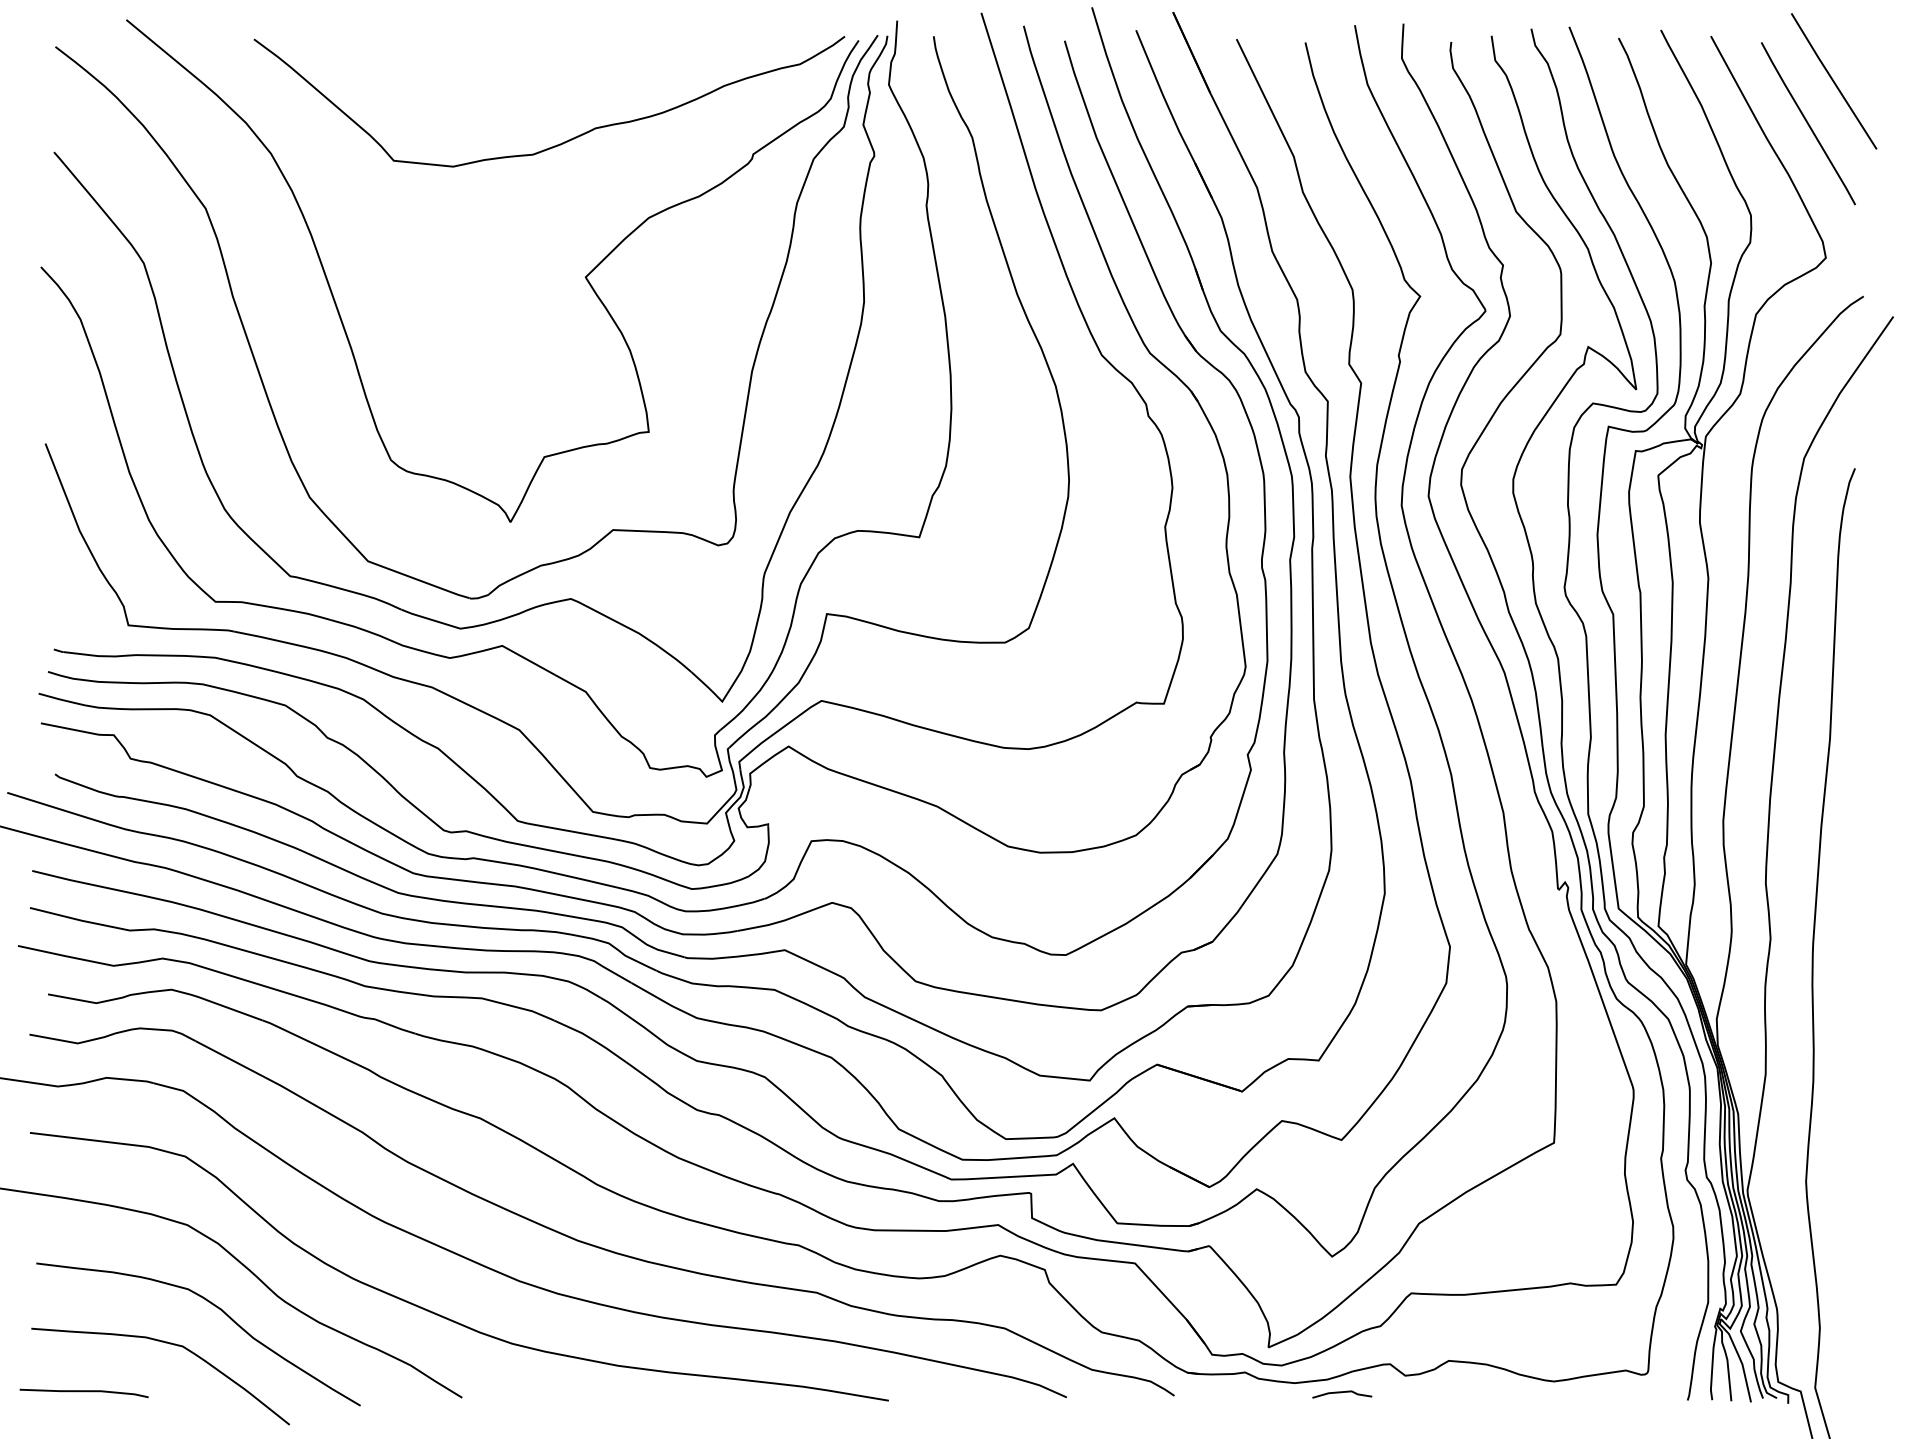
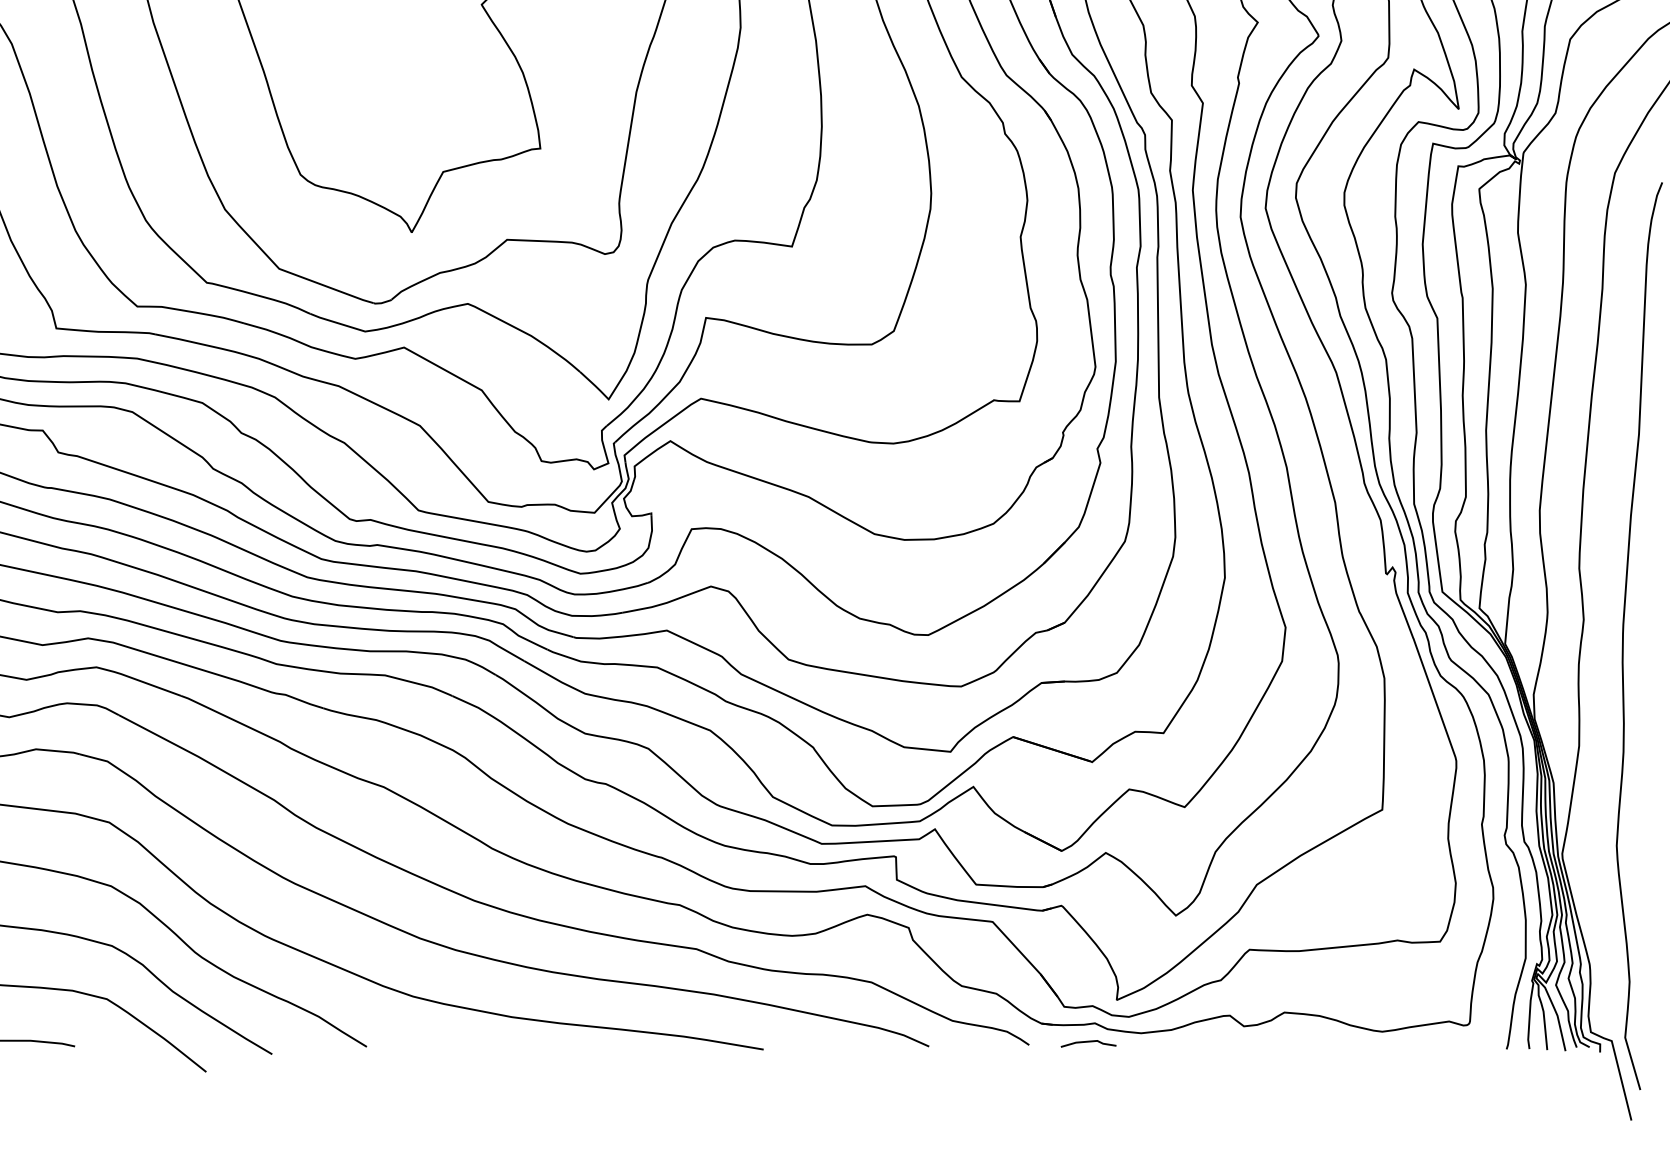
line: (1341, 1393) -> (1087, 1042), moved

